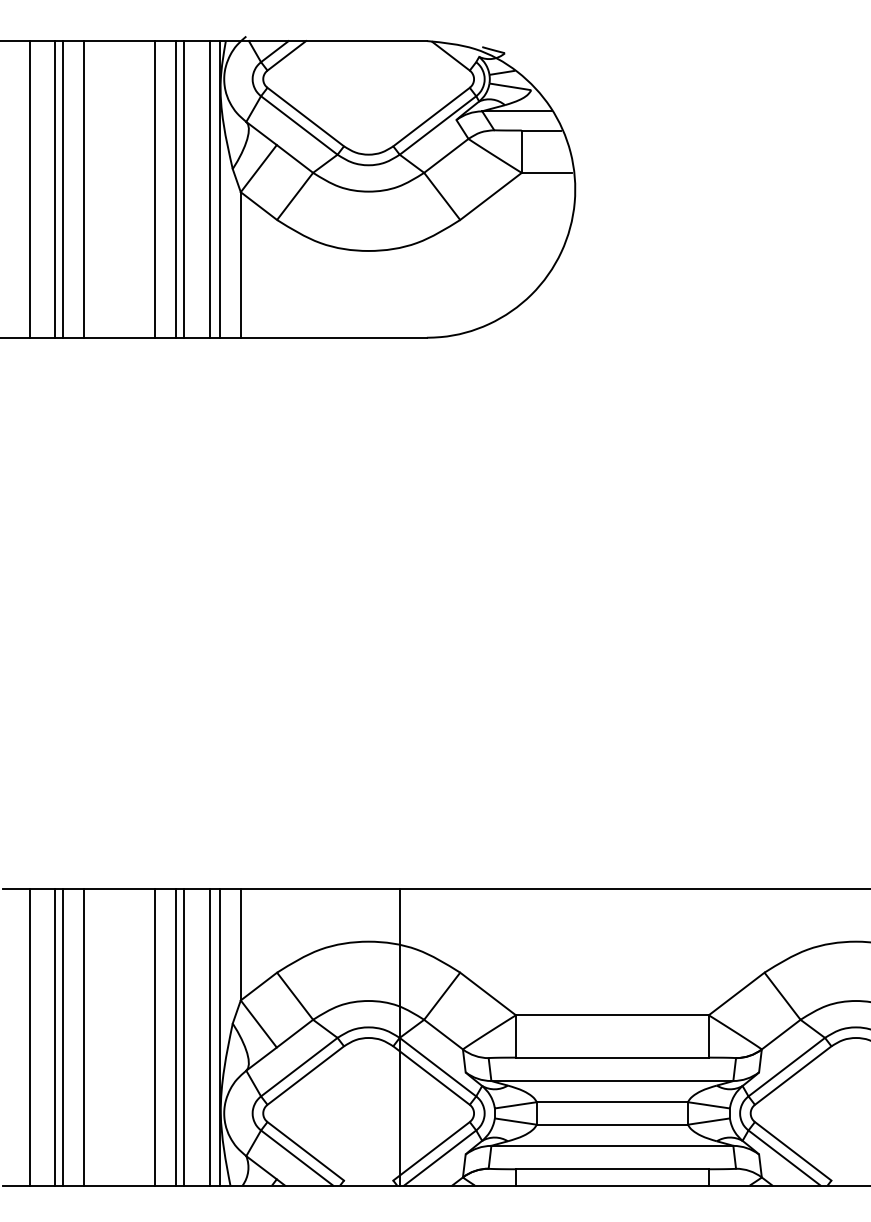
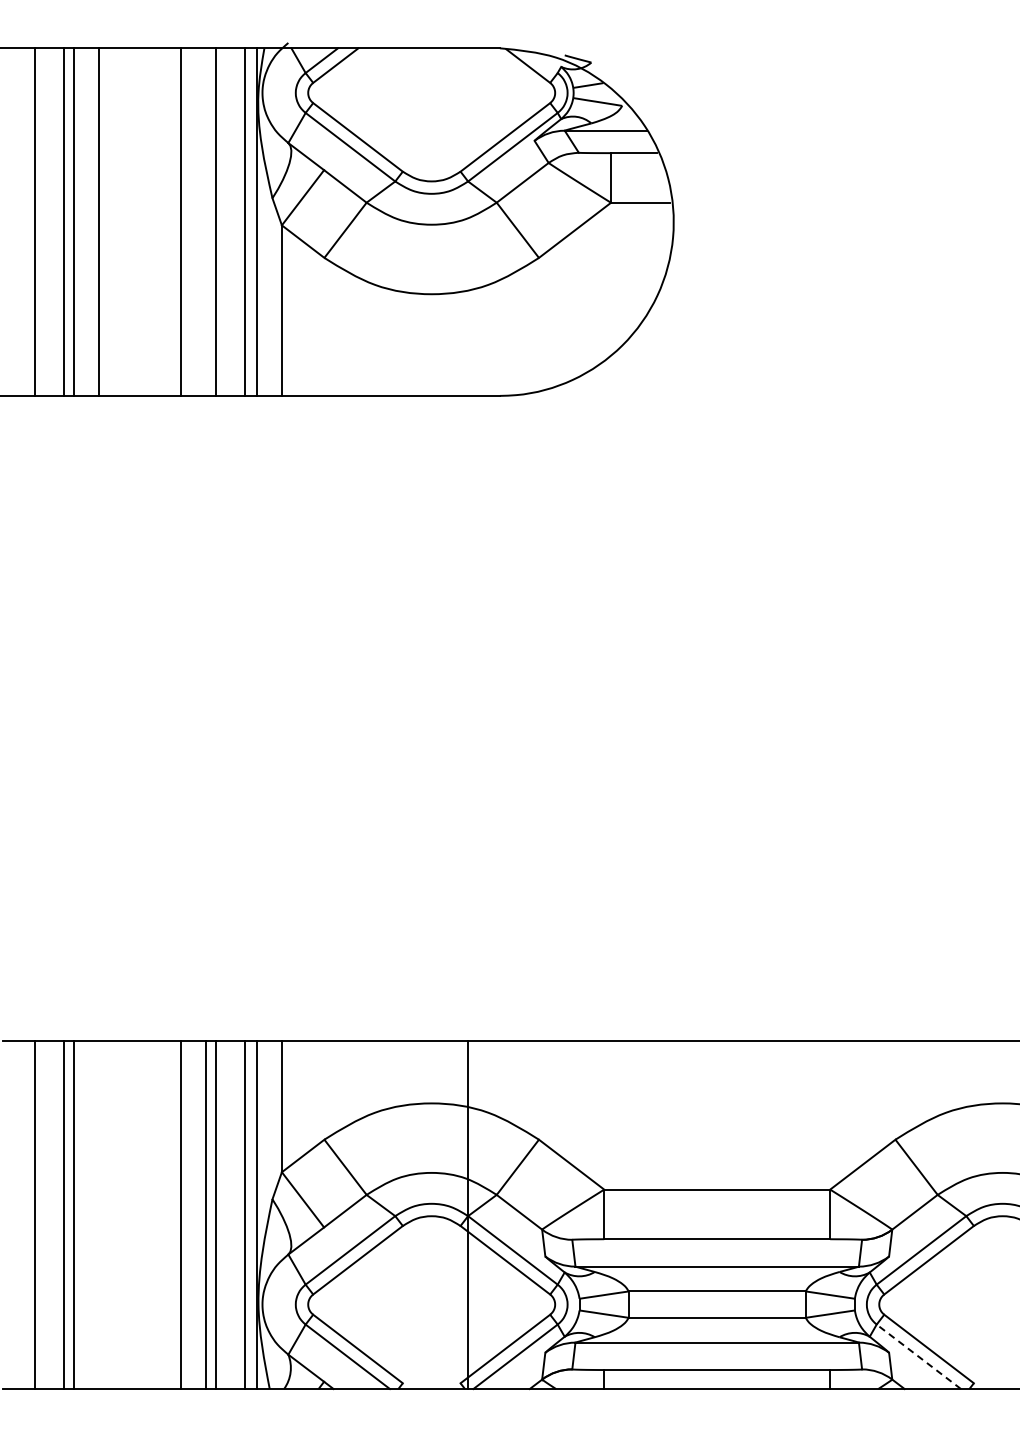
line: (175, 188) -> (205, 221), removed
line: (84, 1037) -> (98, 1215), removed
line: (784, 1157) -> (918, 1356), solid -> dashed

